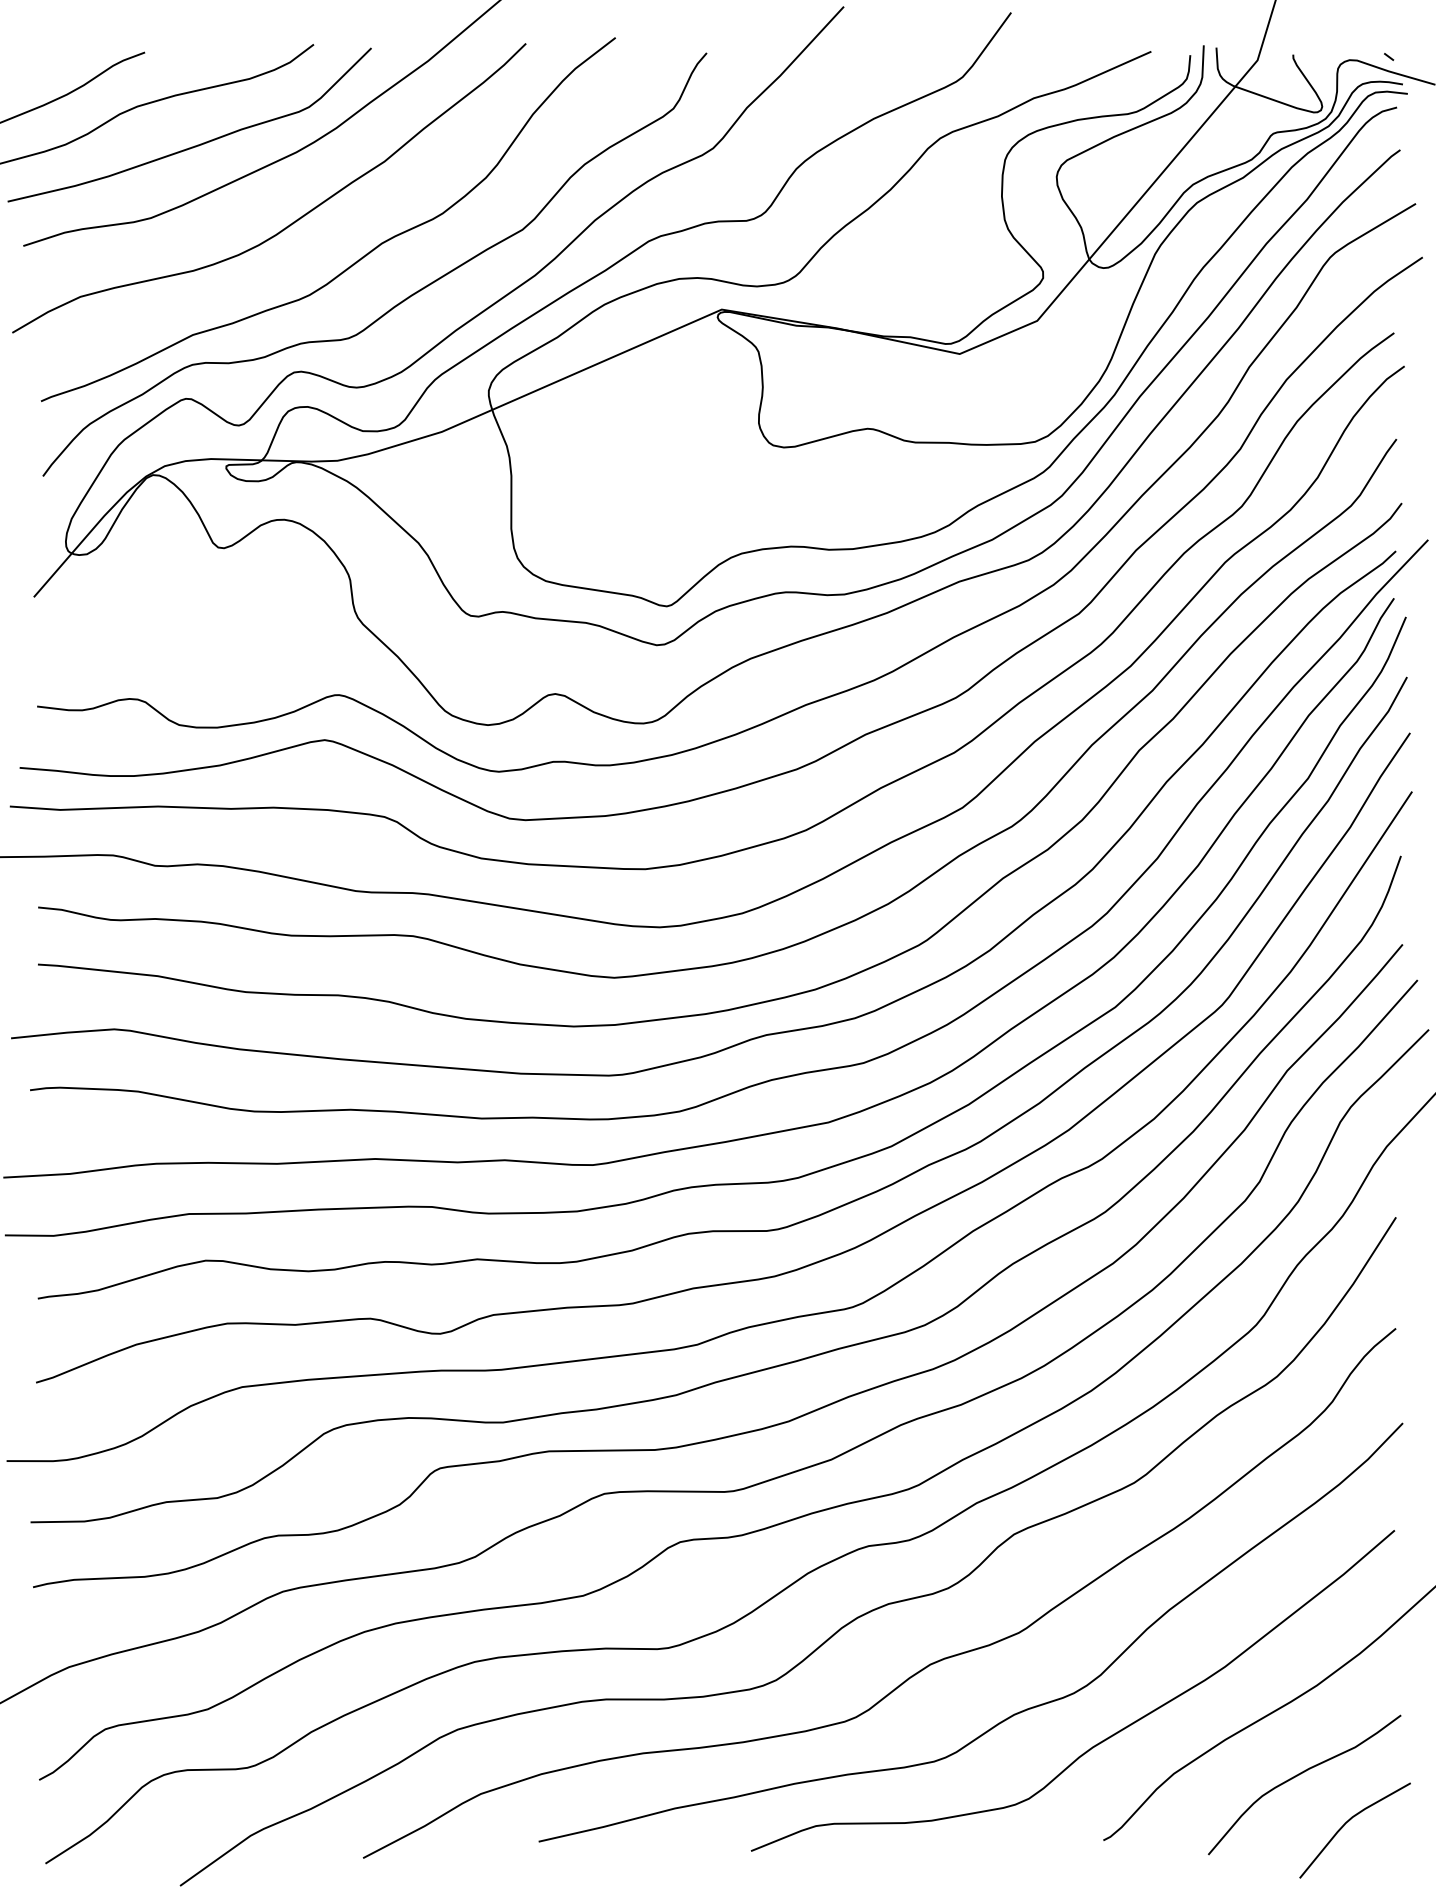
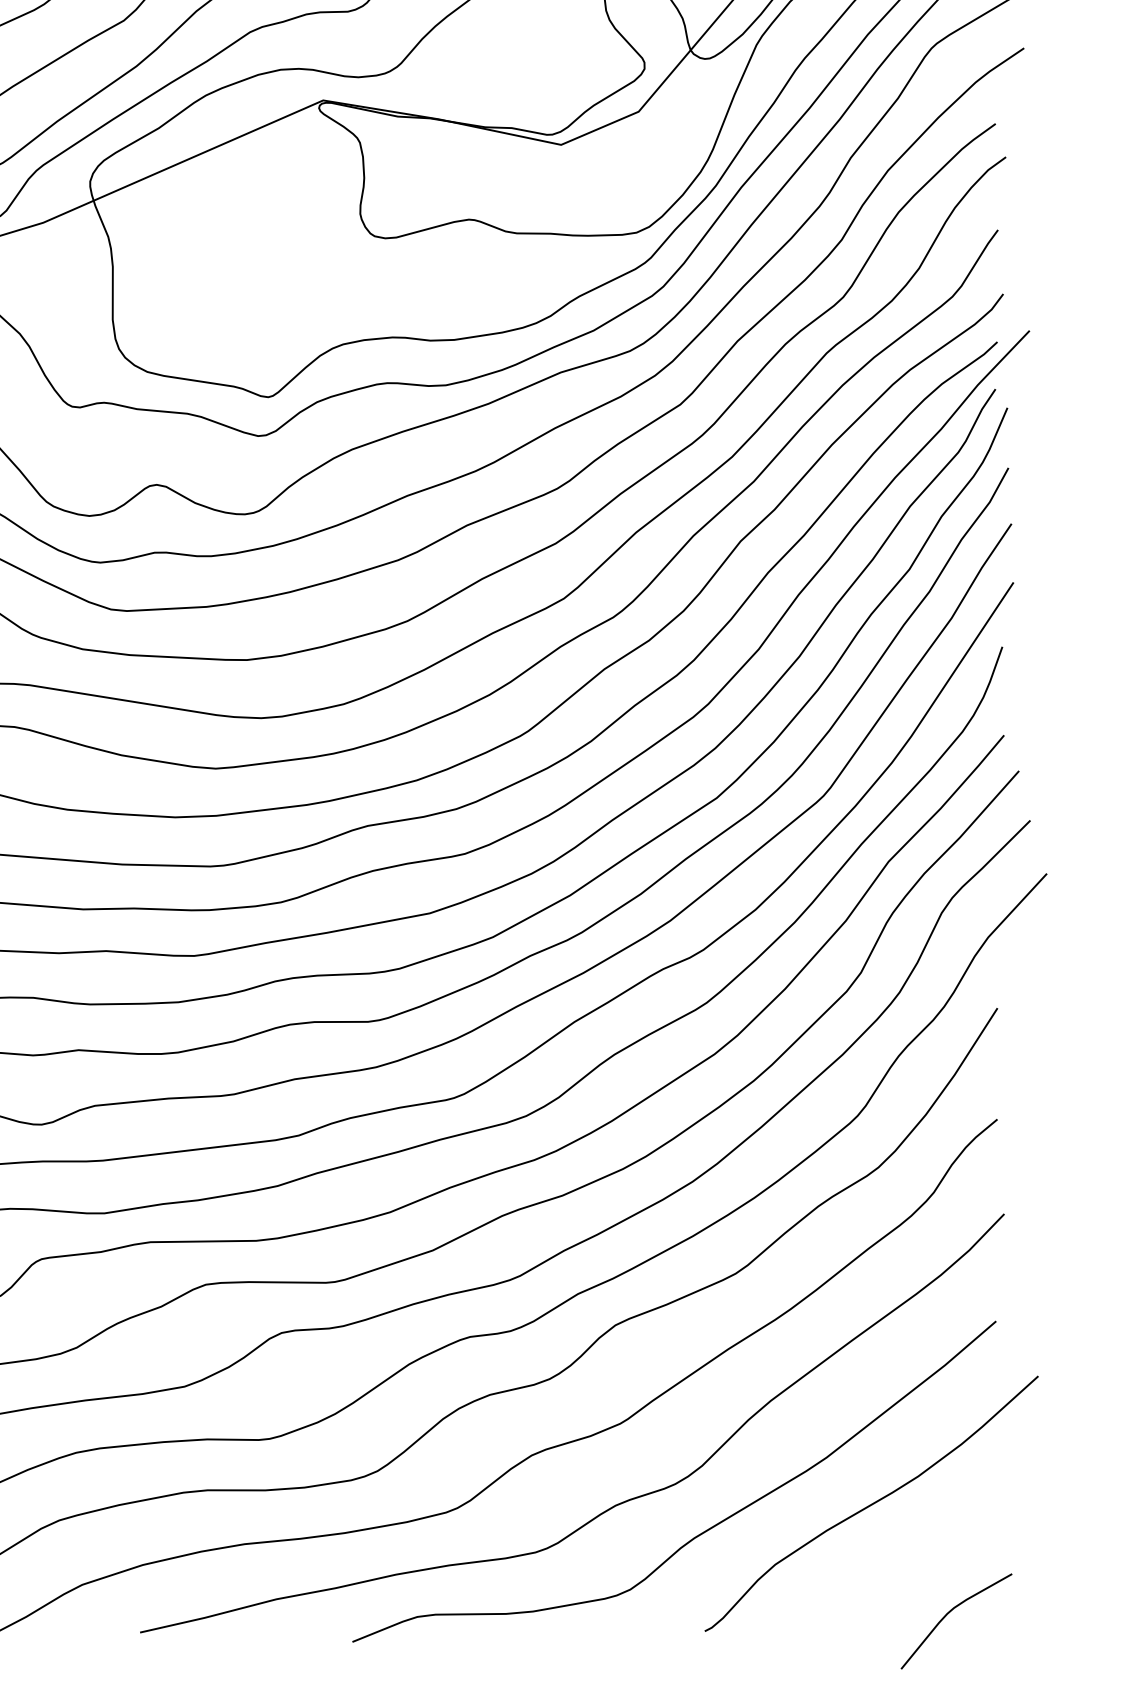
curve: (1299, 1775) -> (900, 1566), removed

